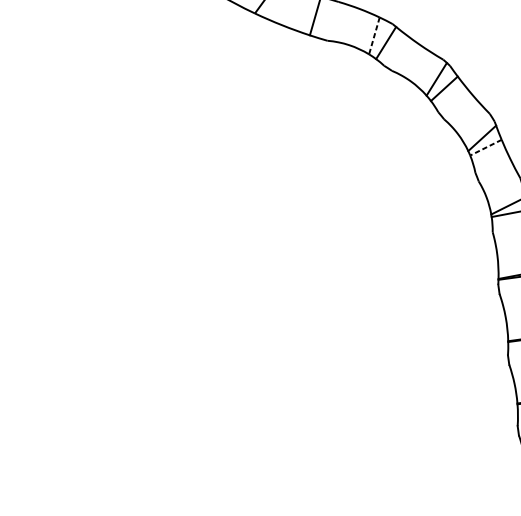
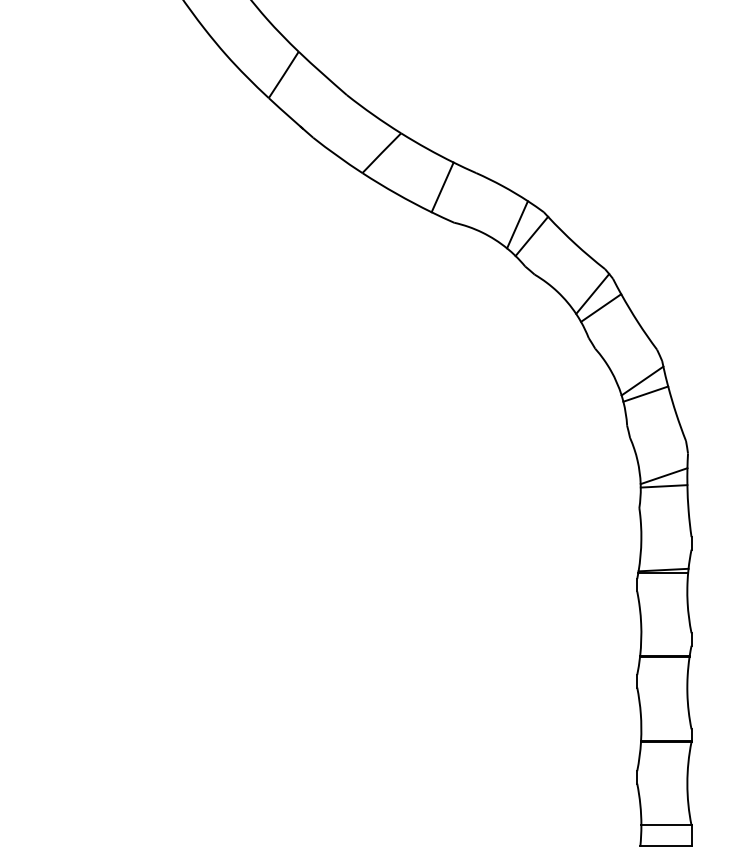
line: (374, 35) -> (517, 224), dashed -> solid
line: (485, 148) -> (645, 394), dashed -> solid

